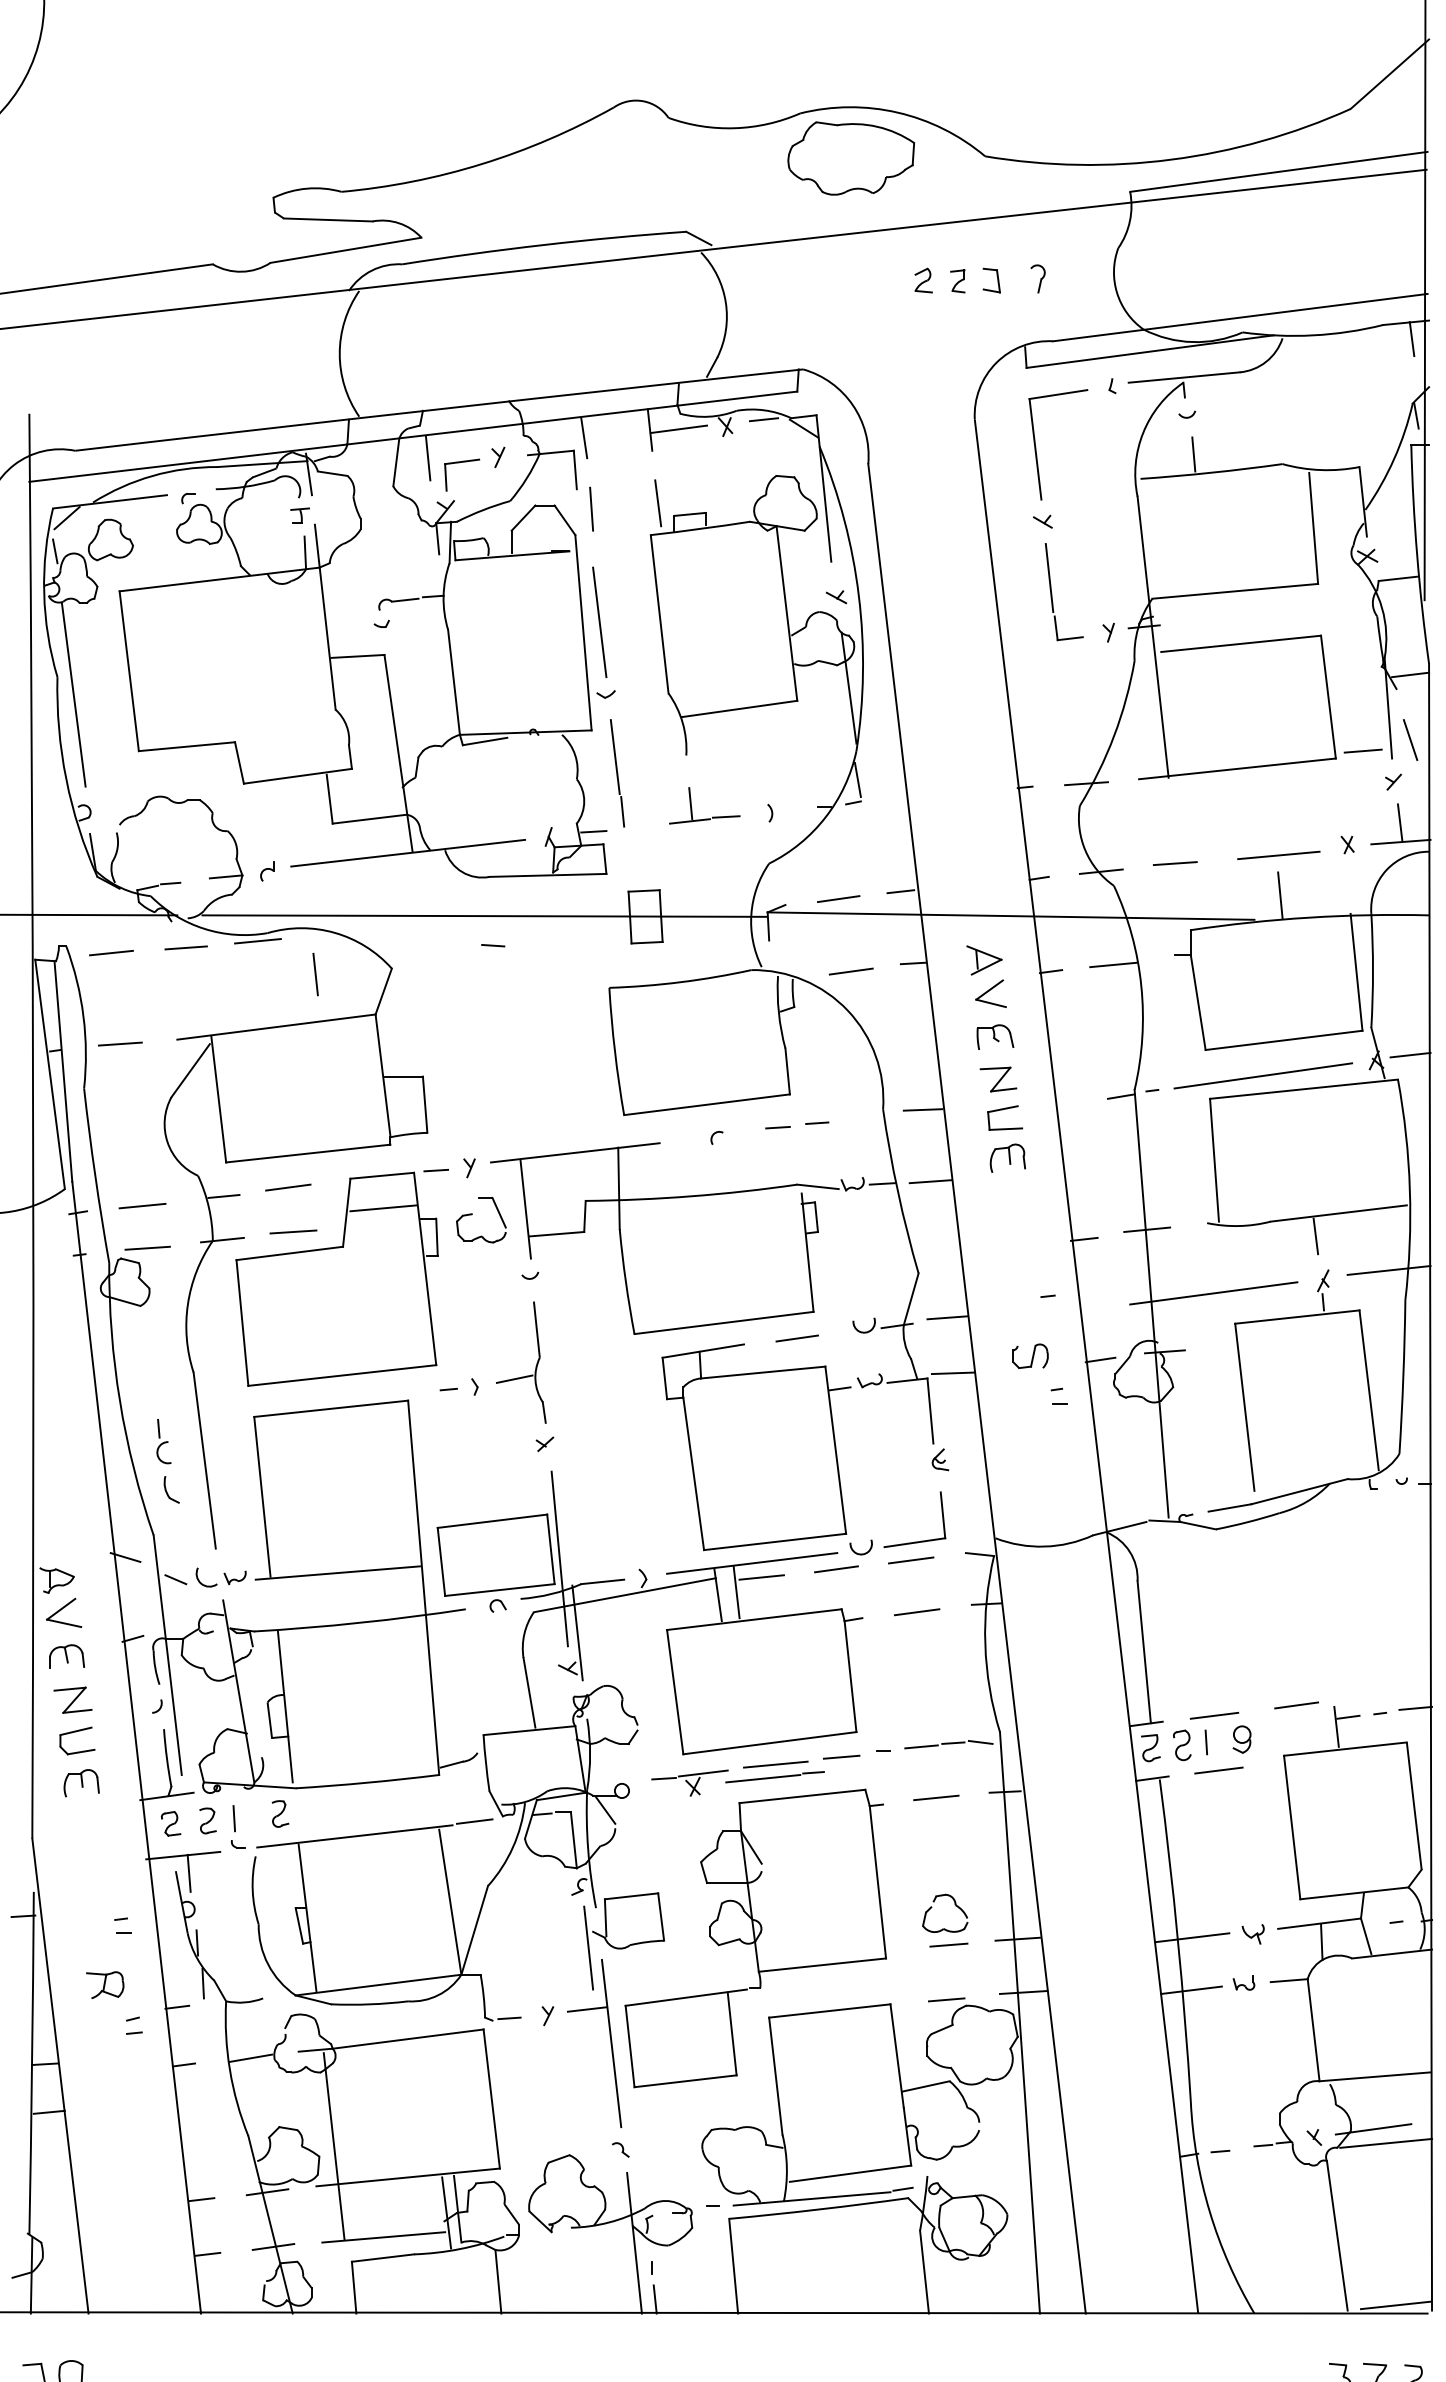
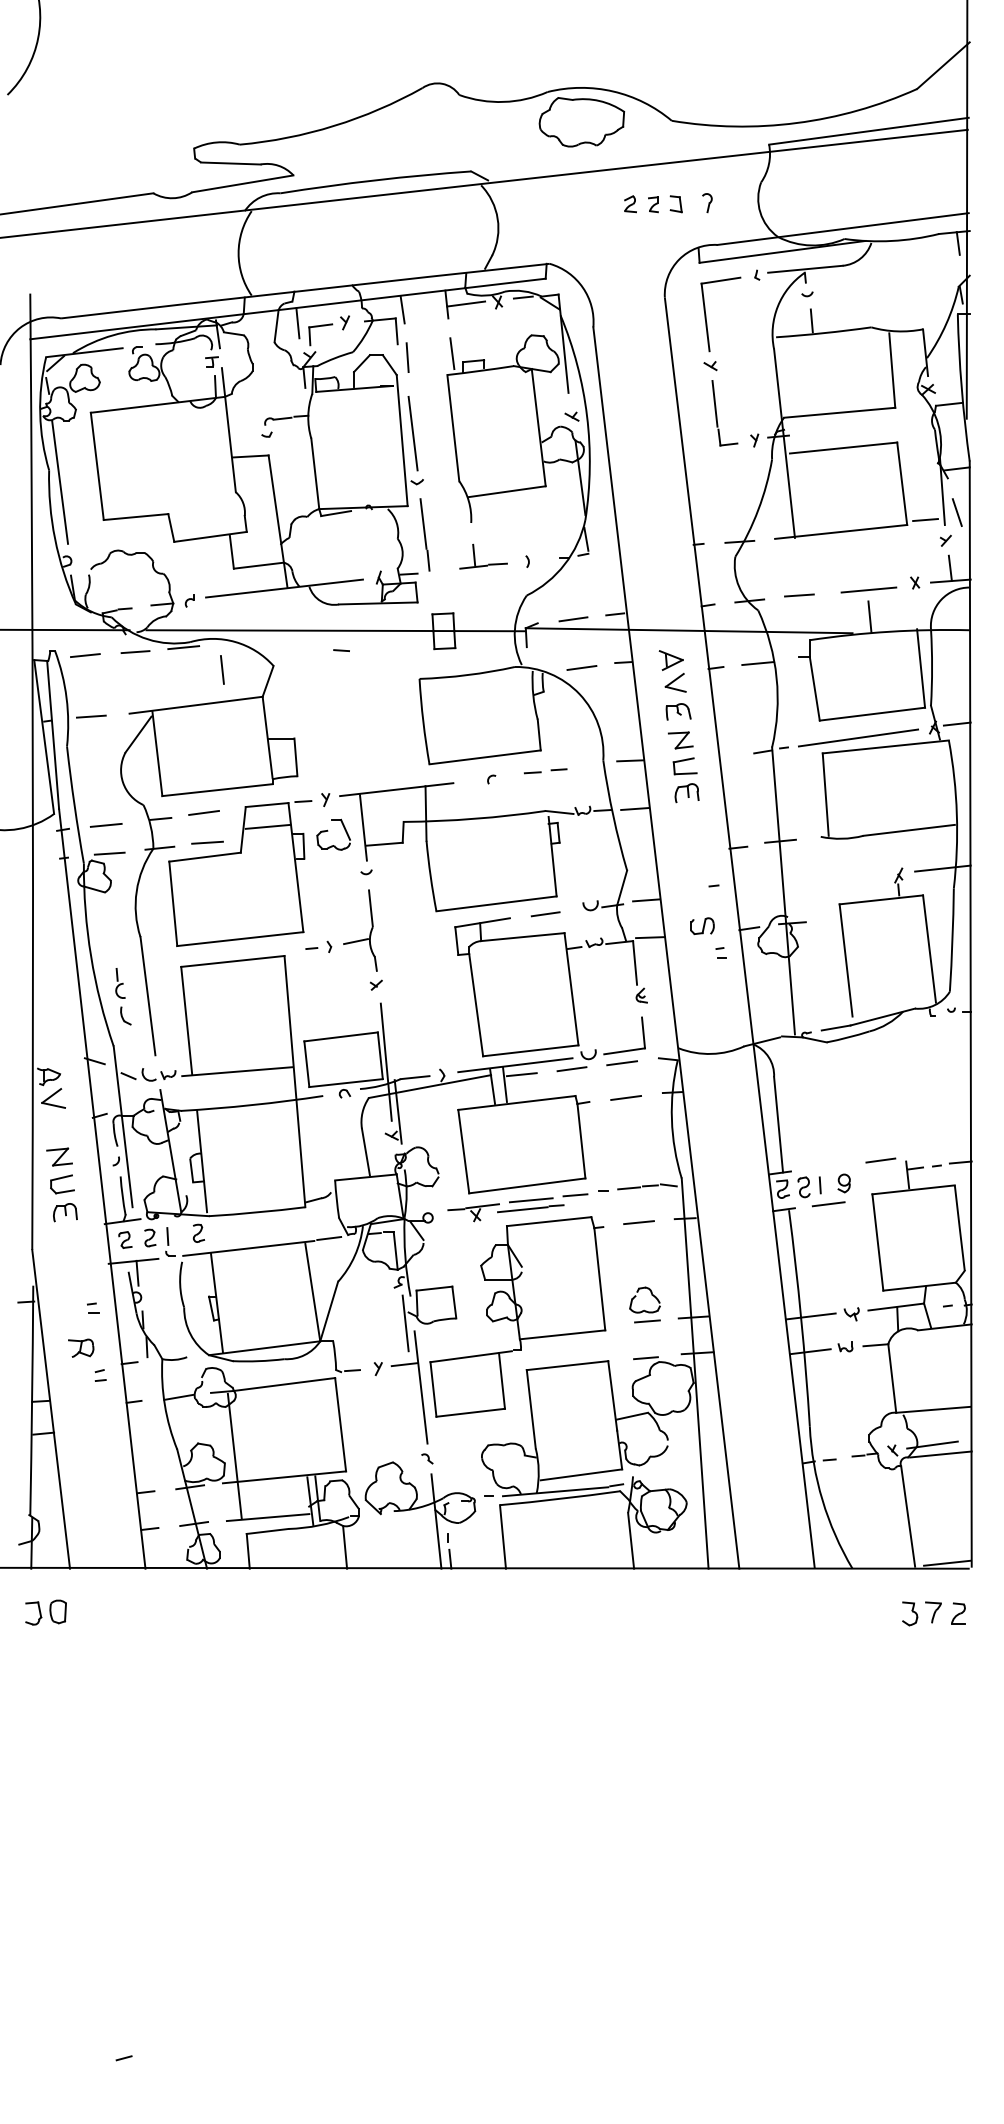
line: (1315, 1236) -> (893, 845), removed
line: (1214, 1292) -> (825, 883), removed
part: (66, 1656) -> (55, 1127), removed
line: (1214, 1715) -> (825, 1167), removed

